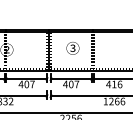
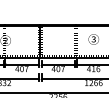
text: (72, 48) -> (93, 39), moved

